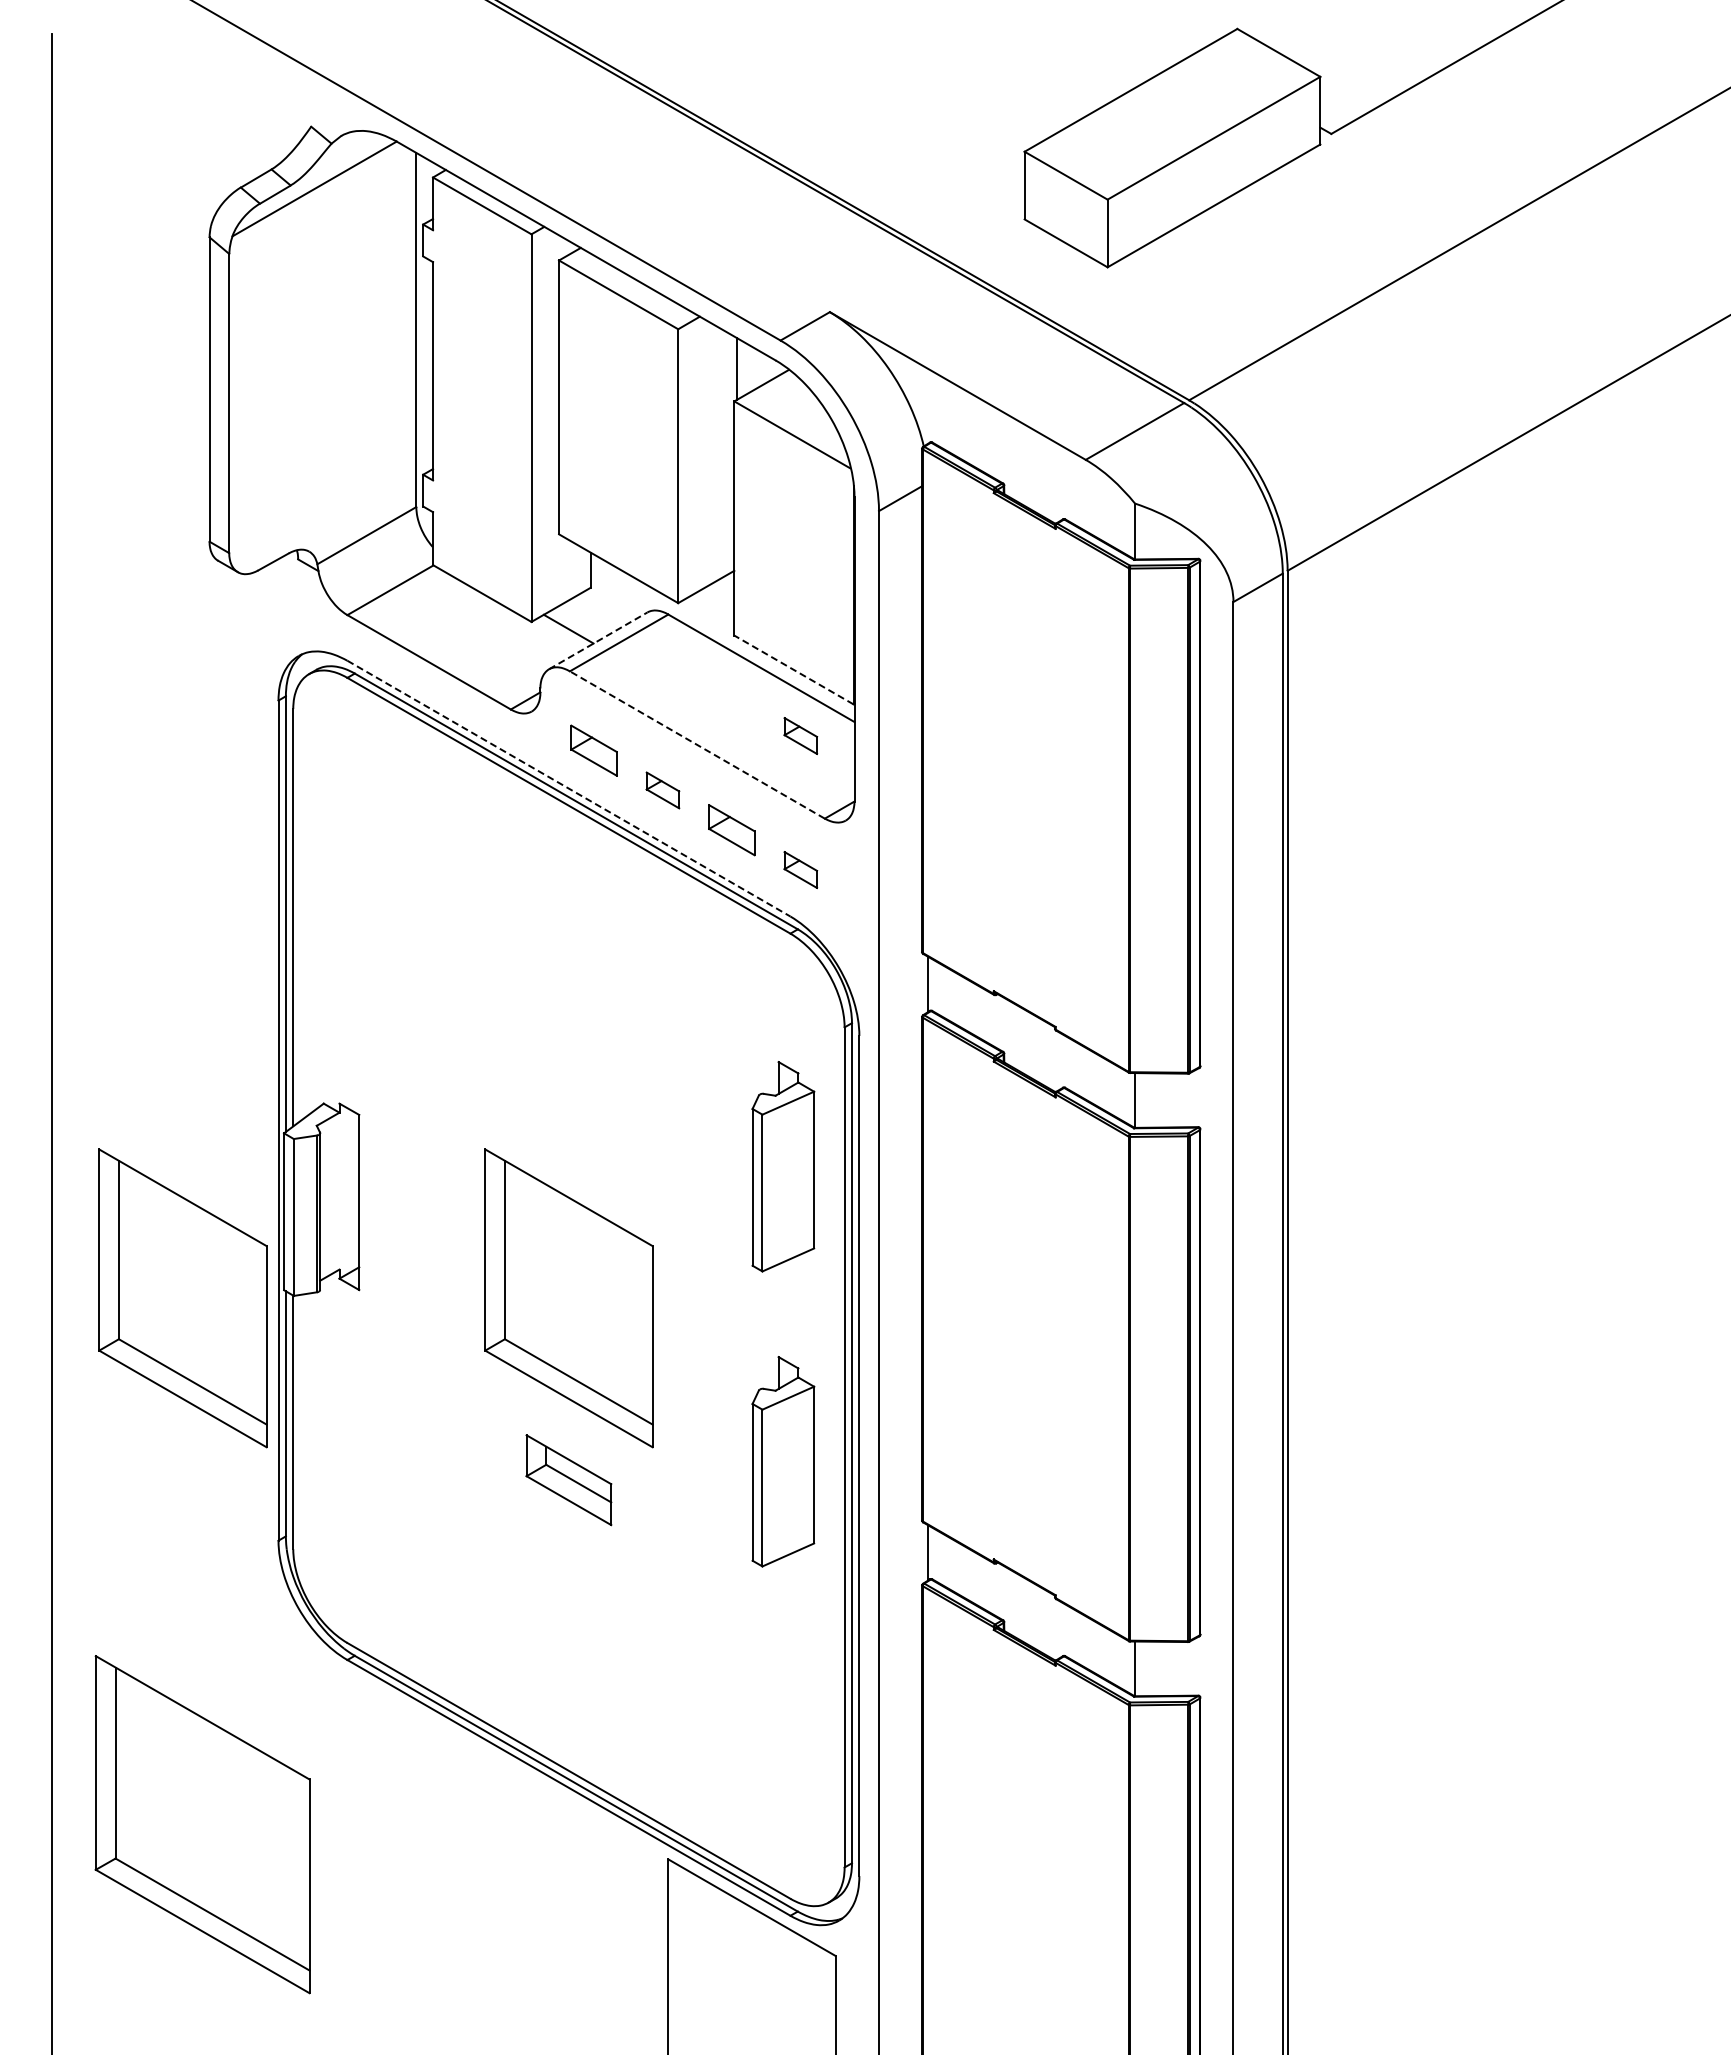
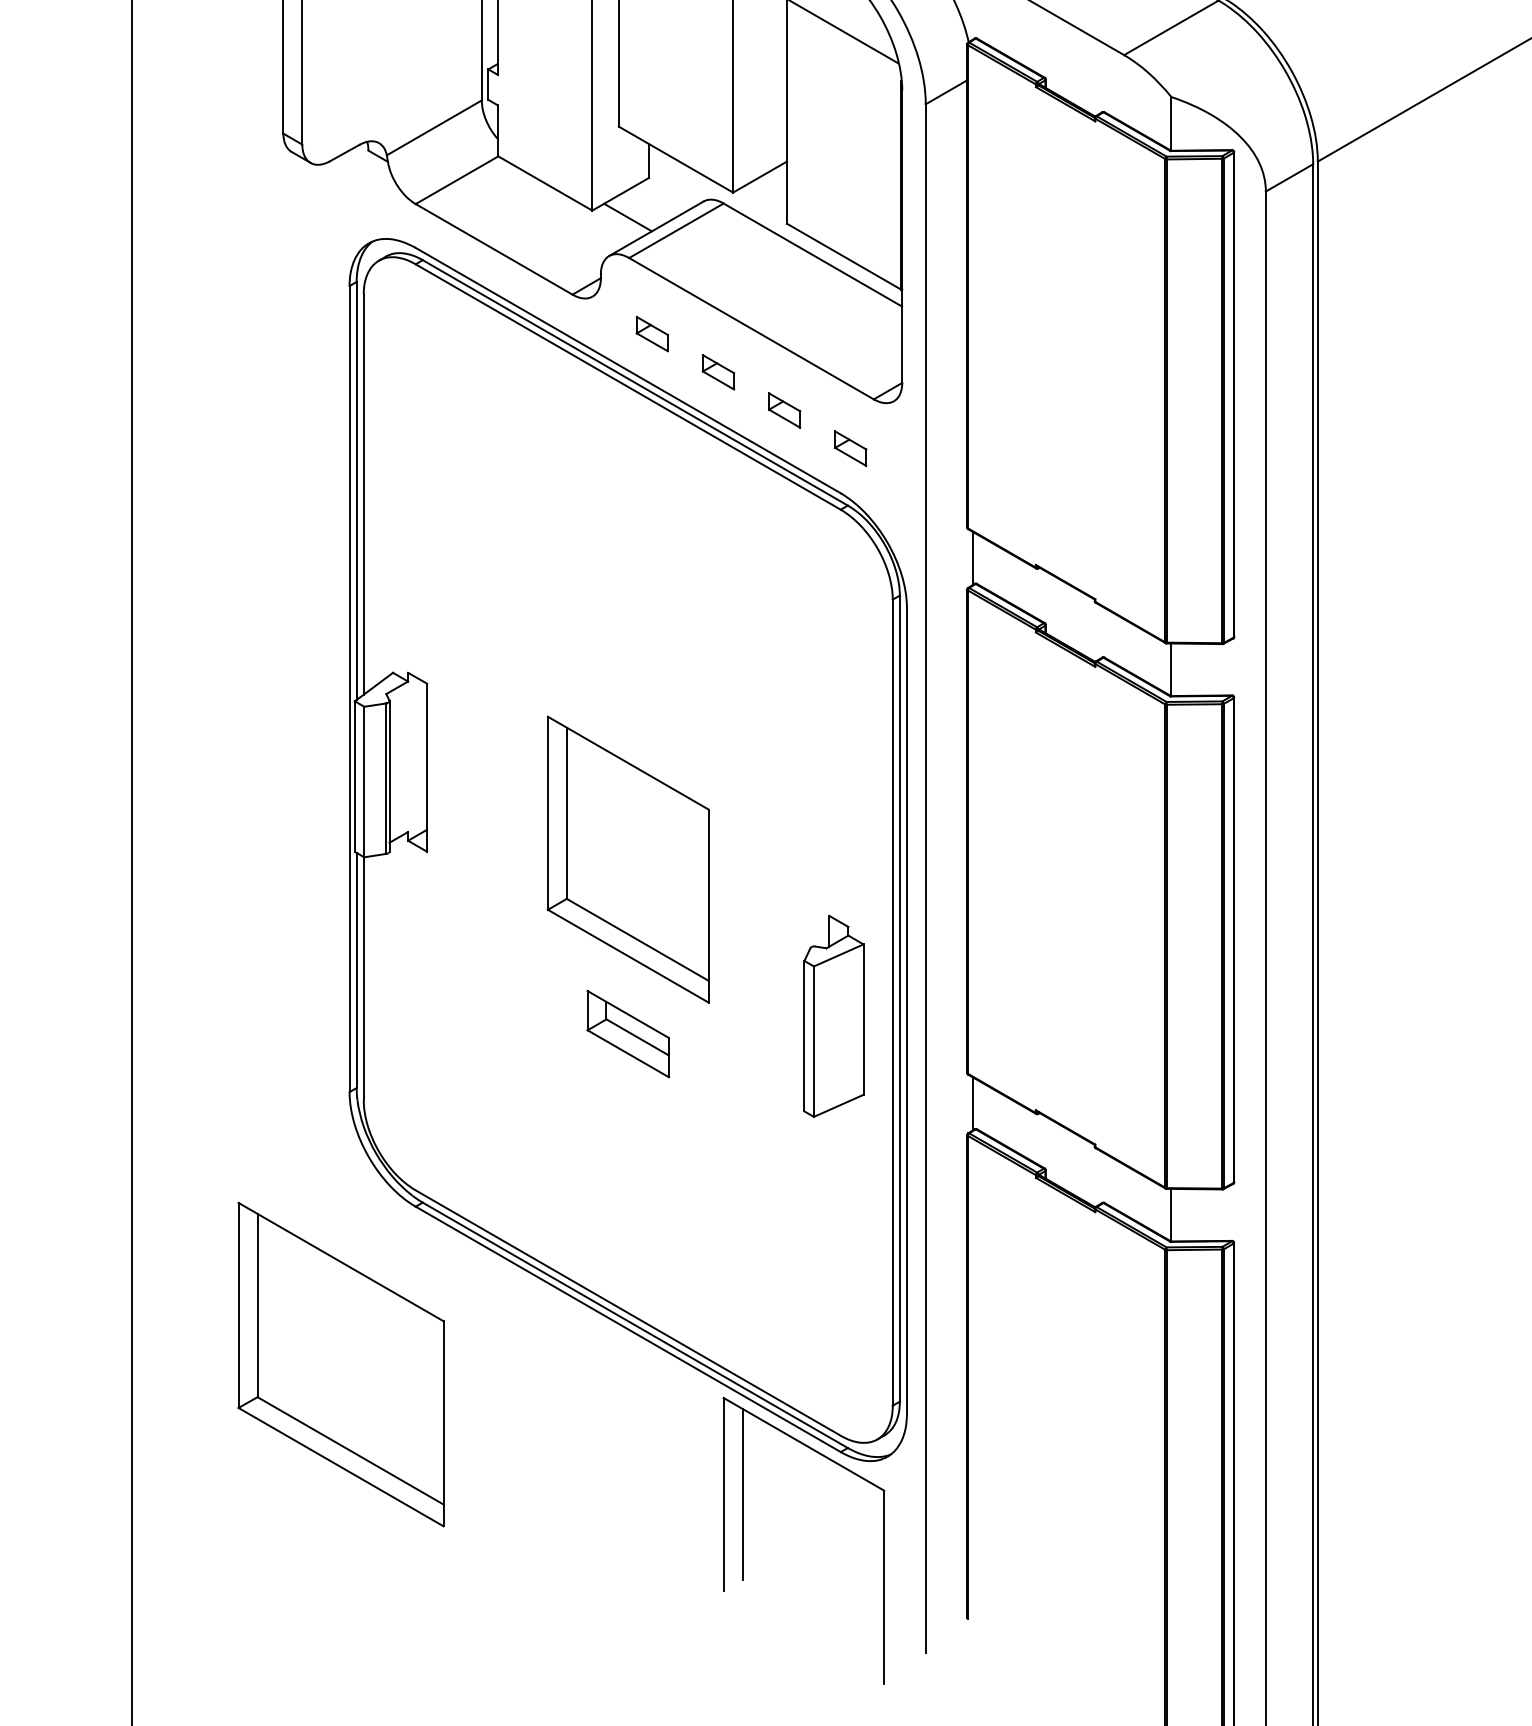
line: (598, 640) -> (656, 228), dashed -> solid
line: (793, 669) -> (843, 256), dashed -> solid
part: (800, 735) -> (850, 319), removed
line: (696, 744) -> (750, 328), dashed -> solid
part: (593, 750) -> (651, 333), size x0.71
line: (568, 788) -> (627, 370), dashed -> solid
part: (731, 830) -> (784, 410), size x0.71
part: (783, 1166) -> (834, 733), removed
part: (182, 1298) -> (257, 859), removed
part: (202, 1824) -> (340, 1364), moved
line: (688, 1959) -> (742, 1494), added

